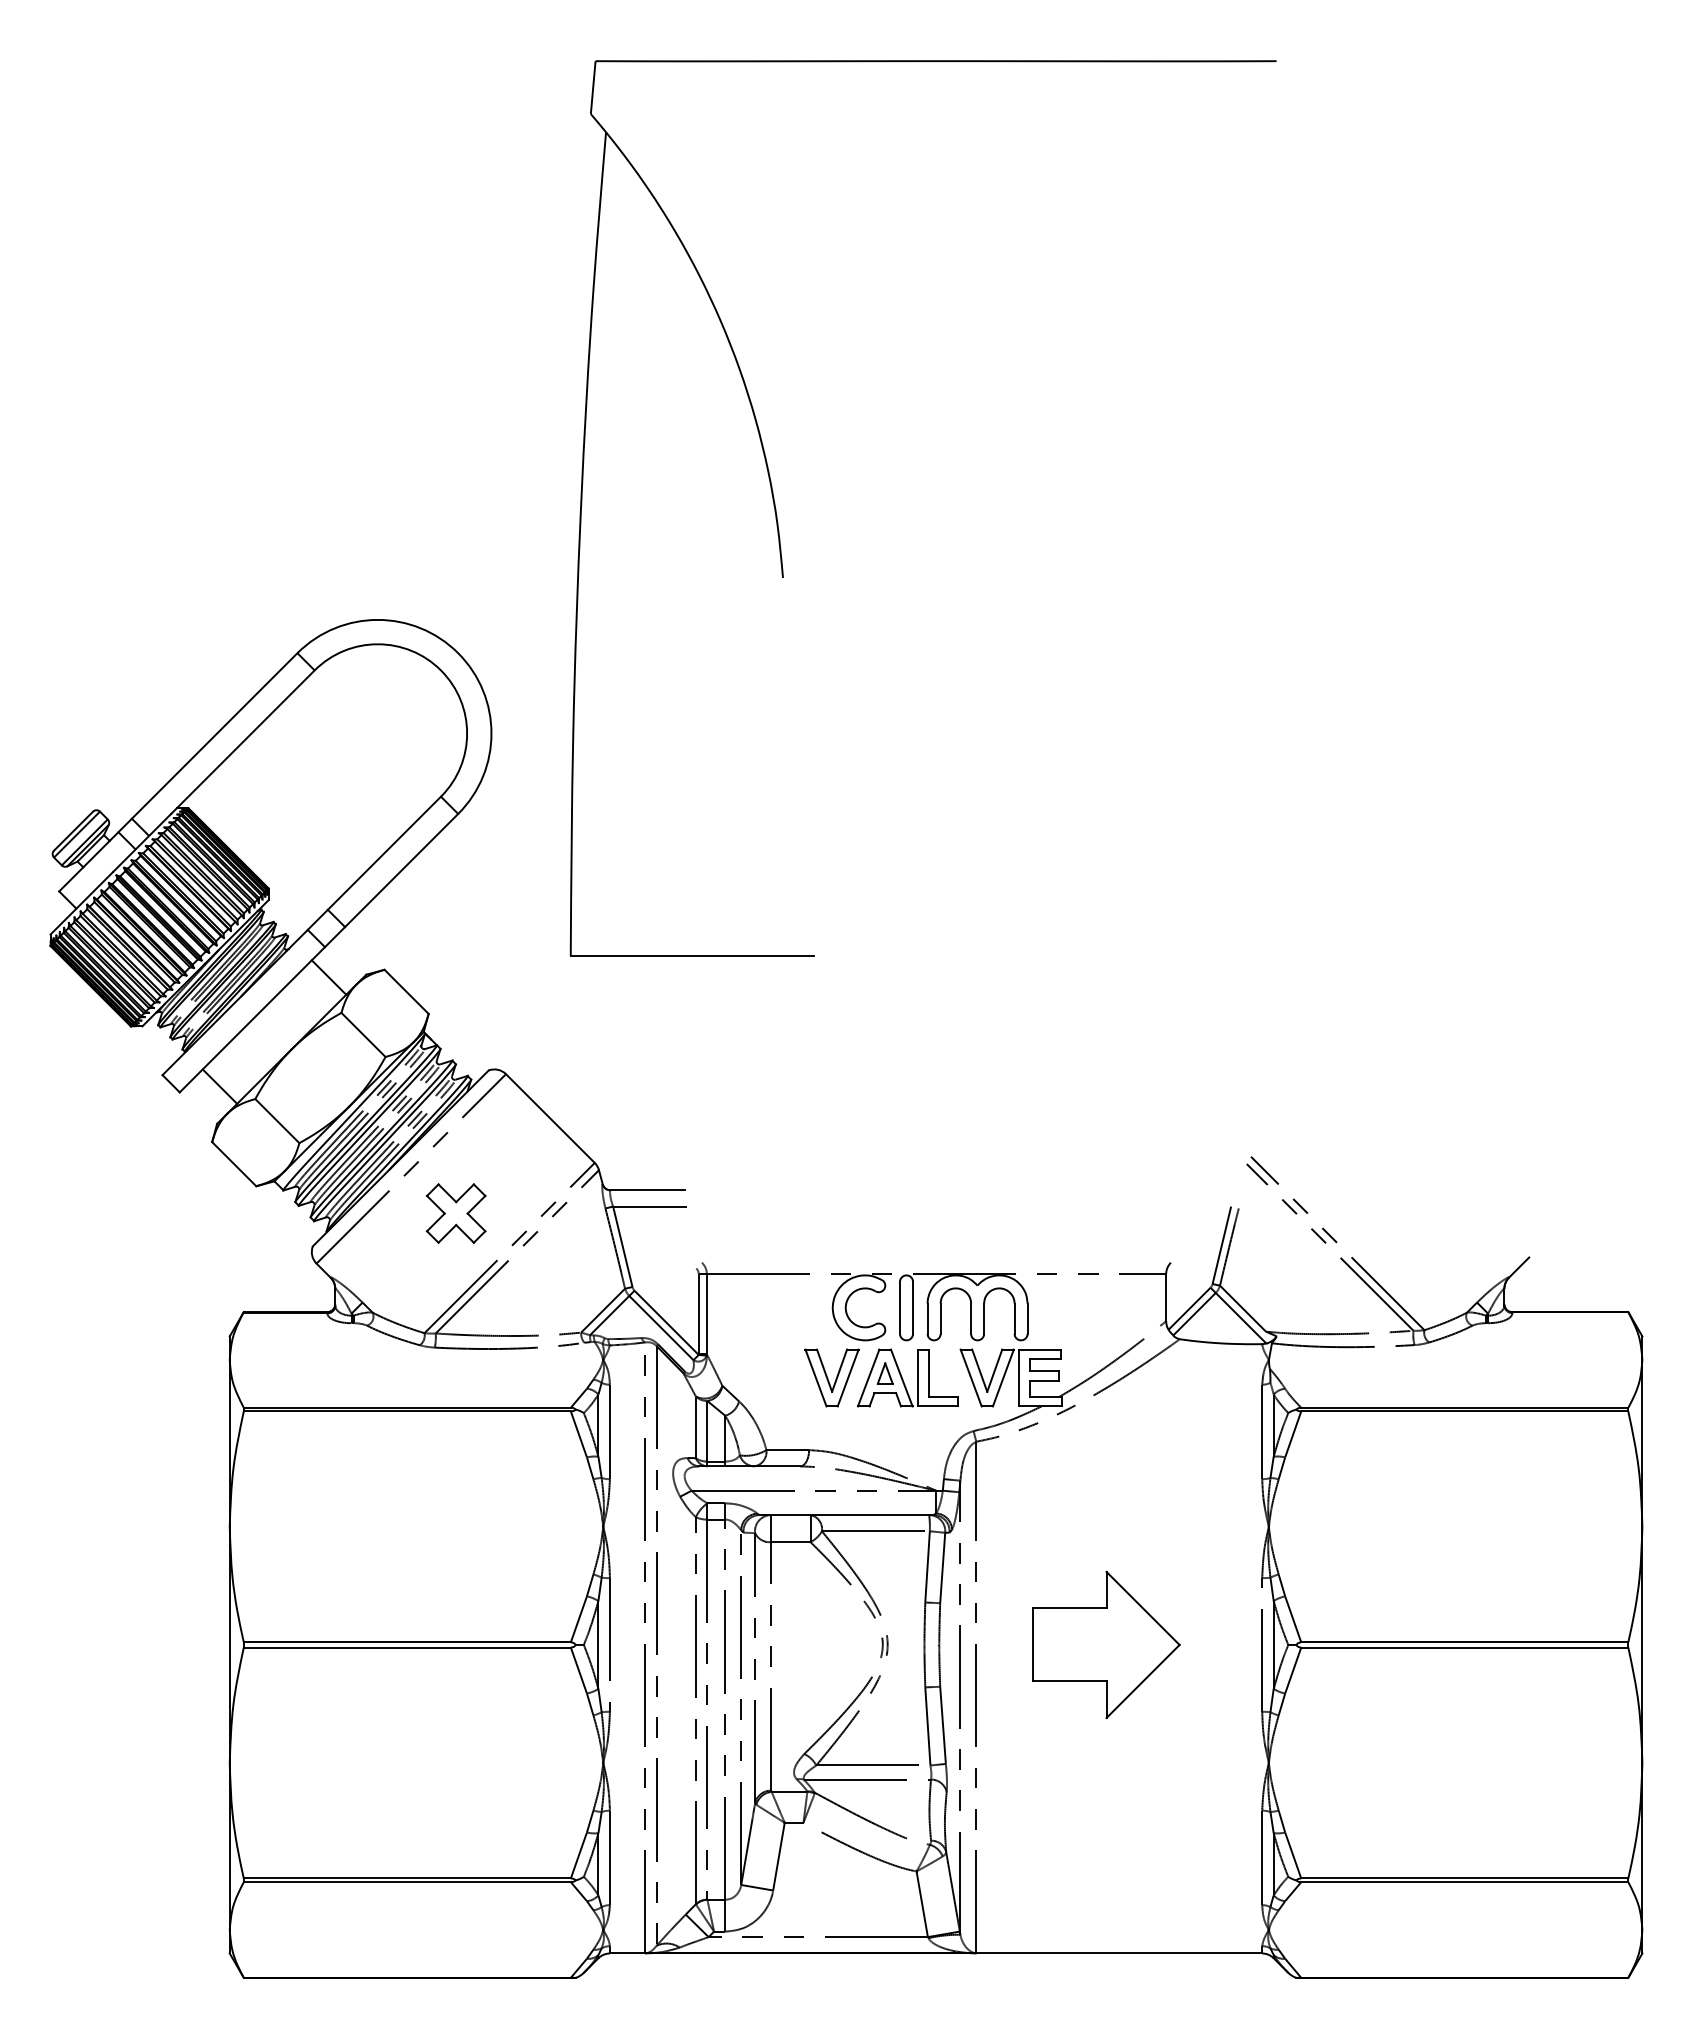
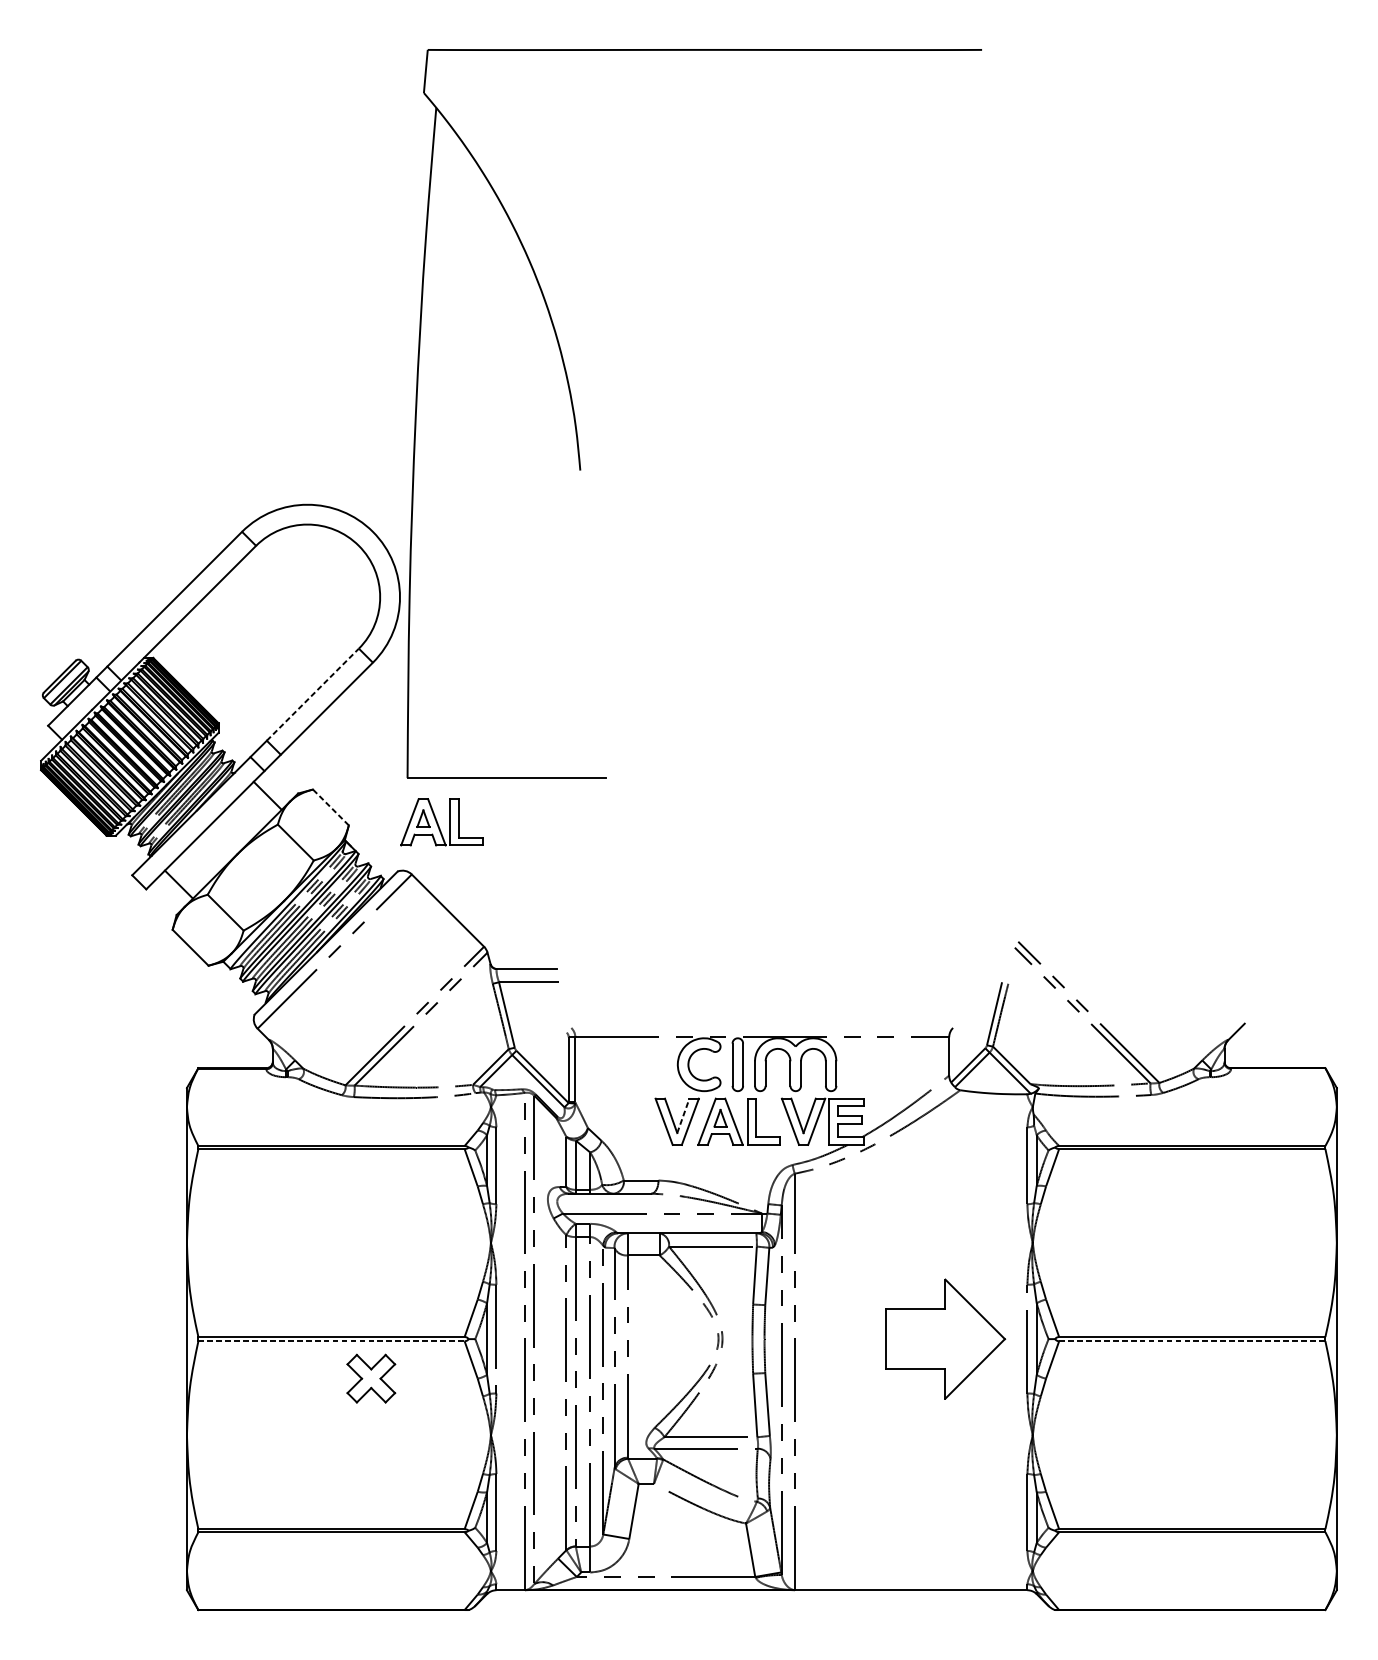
part: (778, 522) -> (576, 425), moved
line: (384, 853) -> (312, 694), solid -> dashed
line: (406, 991) -> (330, 807), solid -> dashed
part: (542, 1009) -> (441, 821), added
part: (455, 1213) -> (370, 1378), moved
line: (839, 1370) -> (683, 1115), solid -> dashed
part: (1106, 1644) -> (945, 1338), moved
line: (407, 1647) -> (331, 1341), solid -> dashed
line: (1464, 1647) -> (1192, 1341), solid -> dashed

